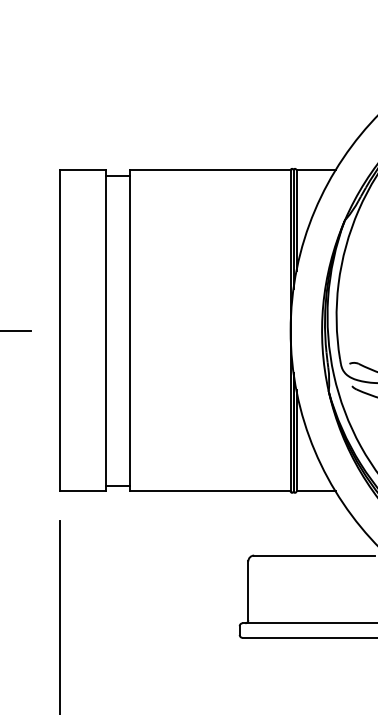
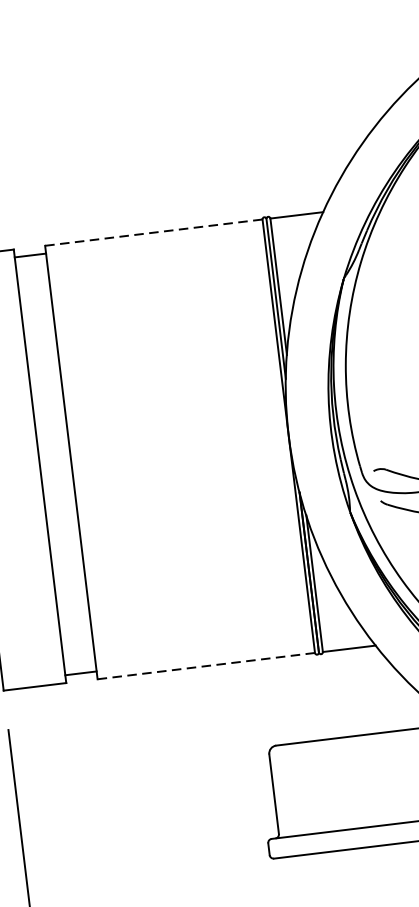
line: (210, 170) -> (154, 232), solid -> dashed
line: (210, 491) -> (206, 666), solid -> dashed

